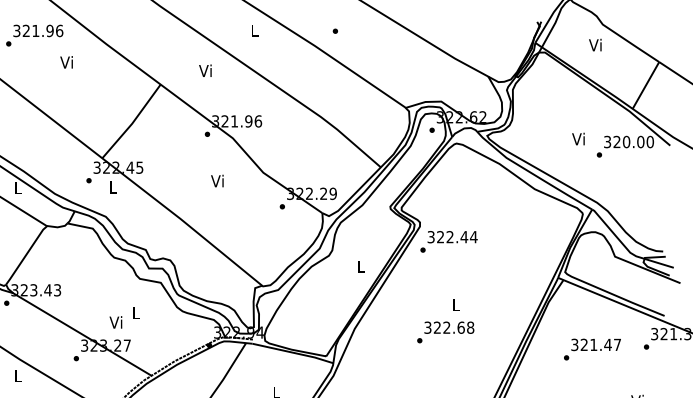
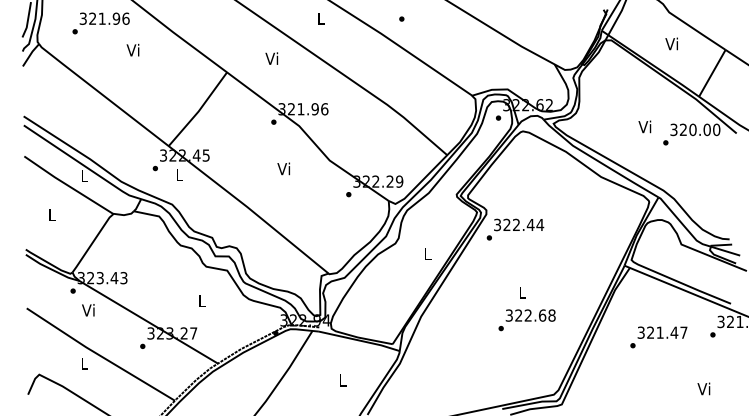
text: (595, 44) -> (671, 43), moved
text: (116, 322) -> (88, 310), moved
text: (445, 332) -> (526, 320), moved

